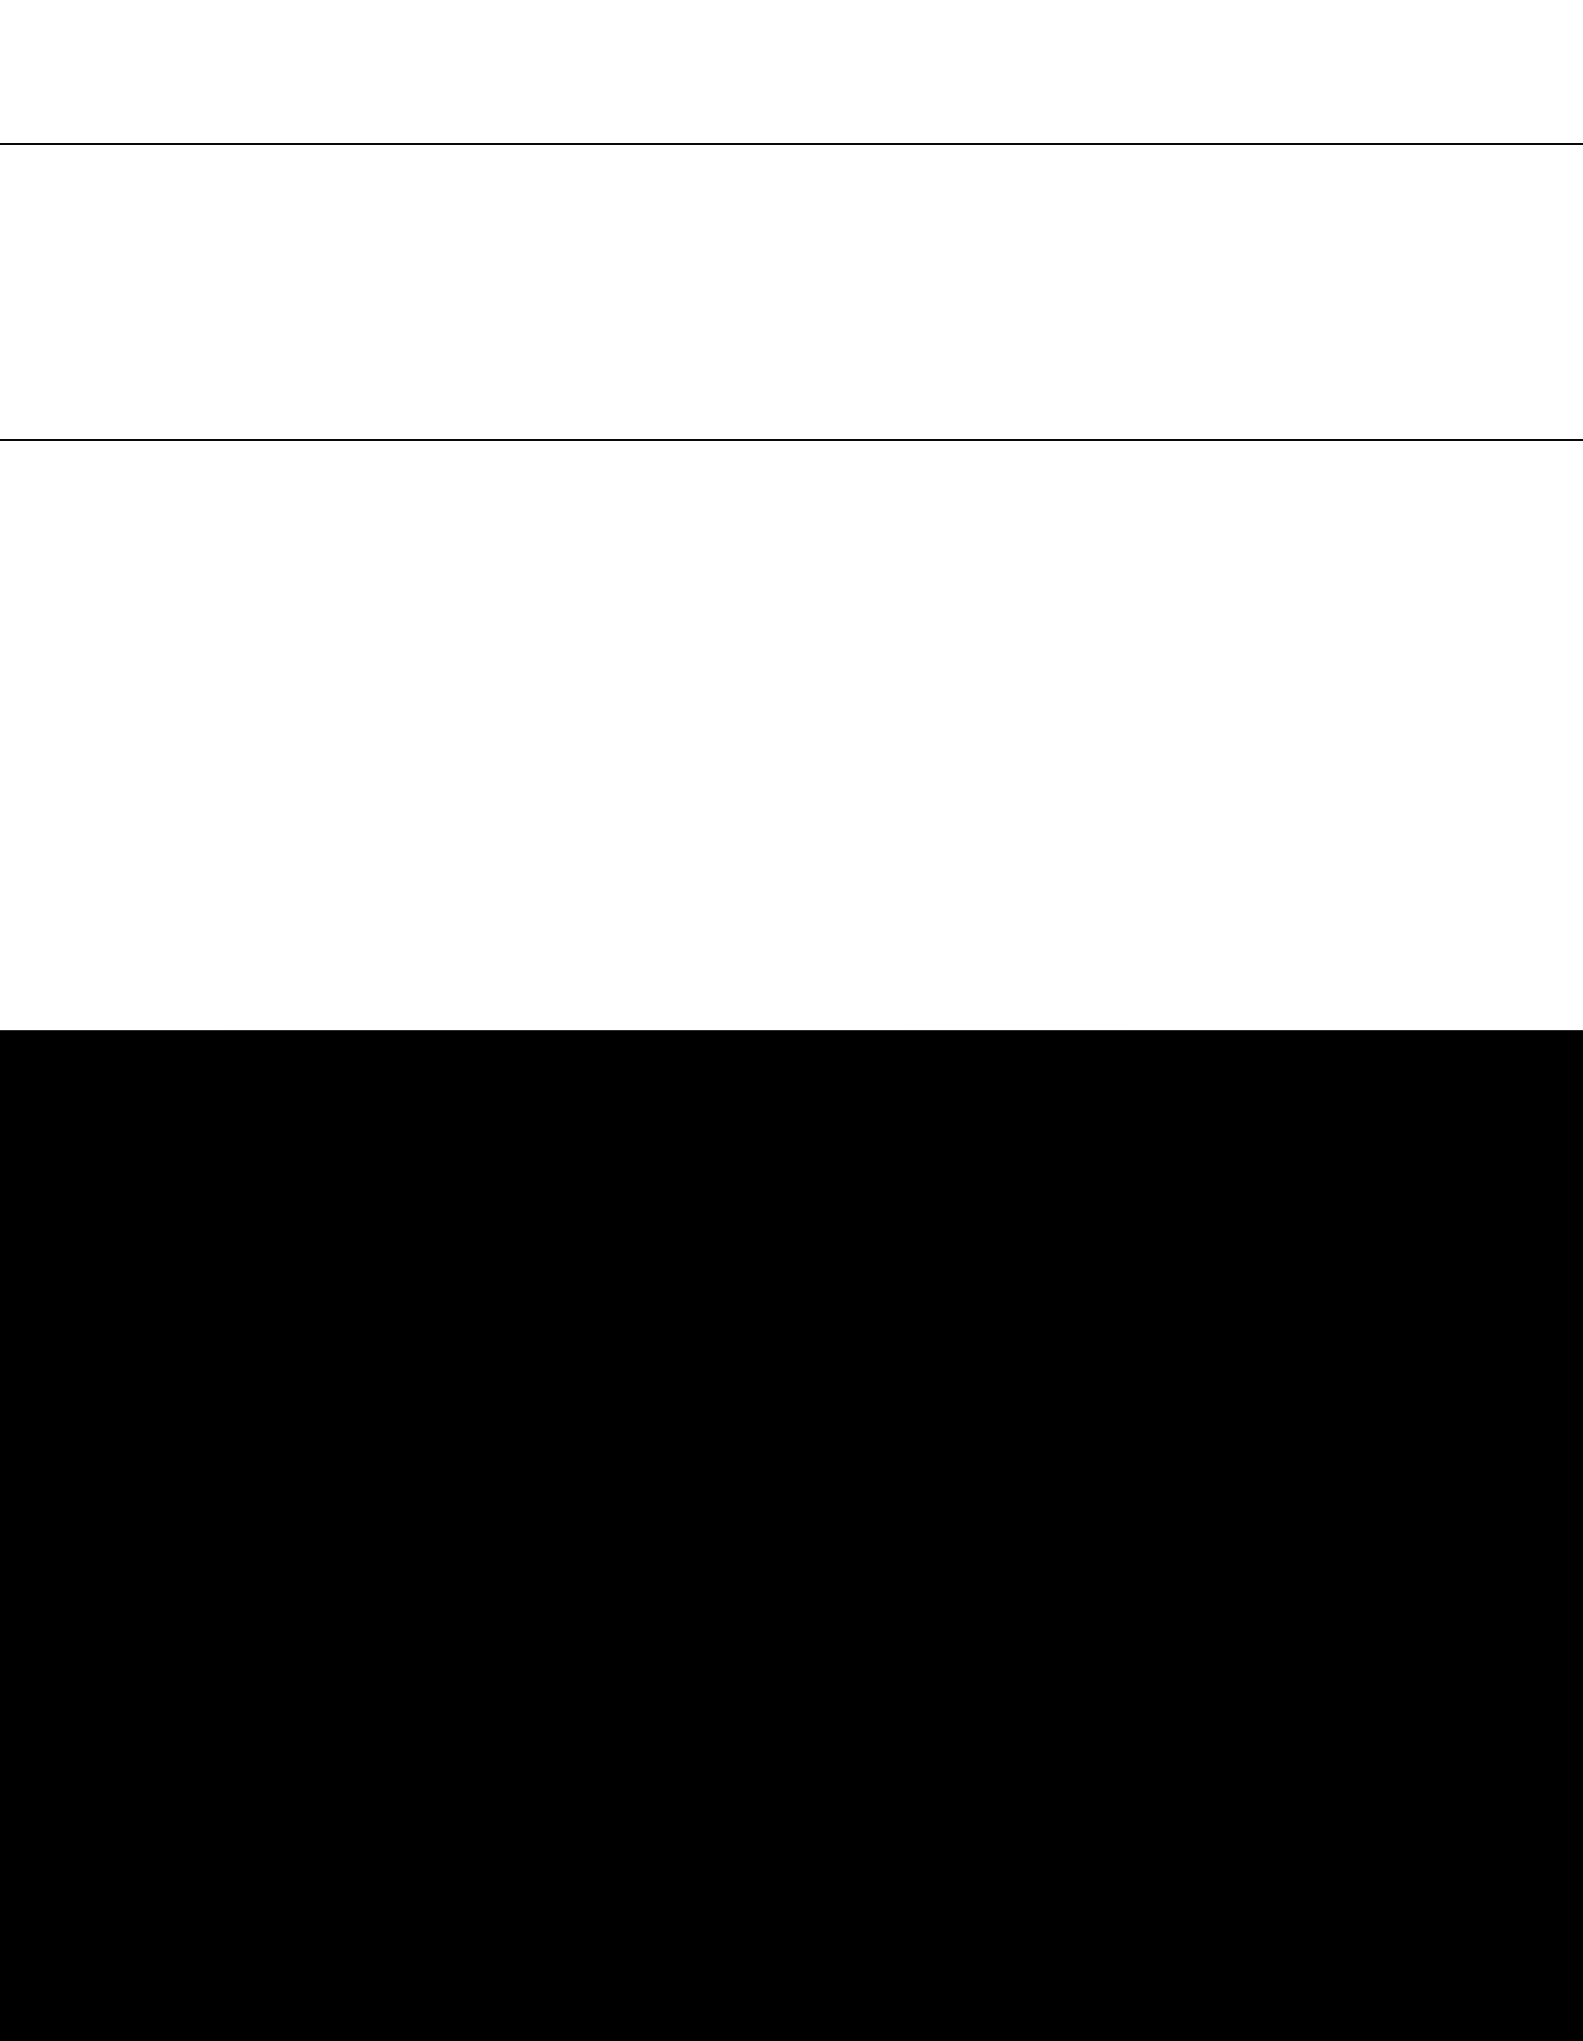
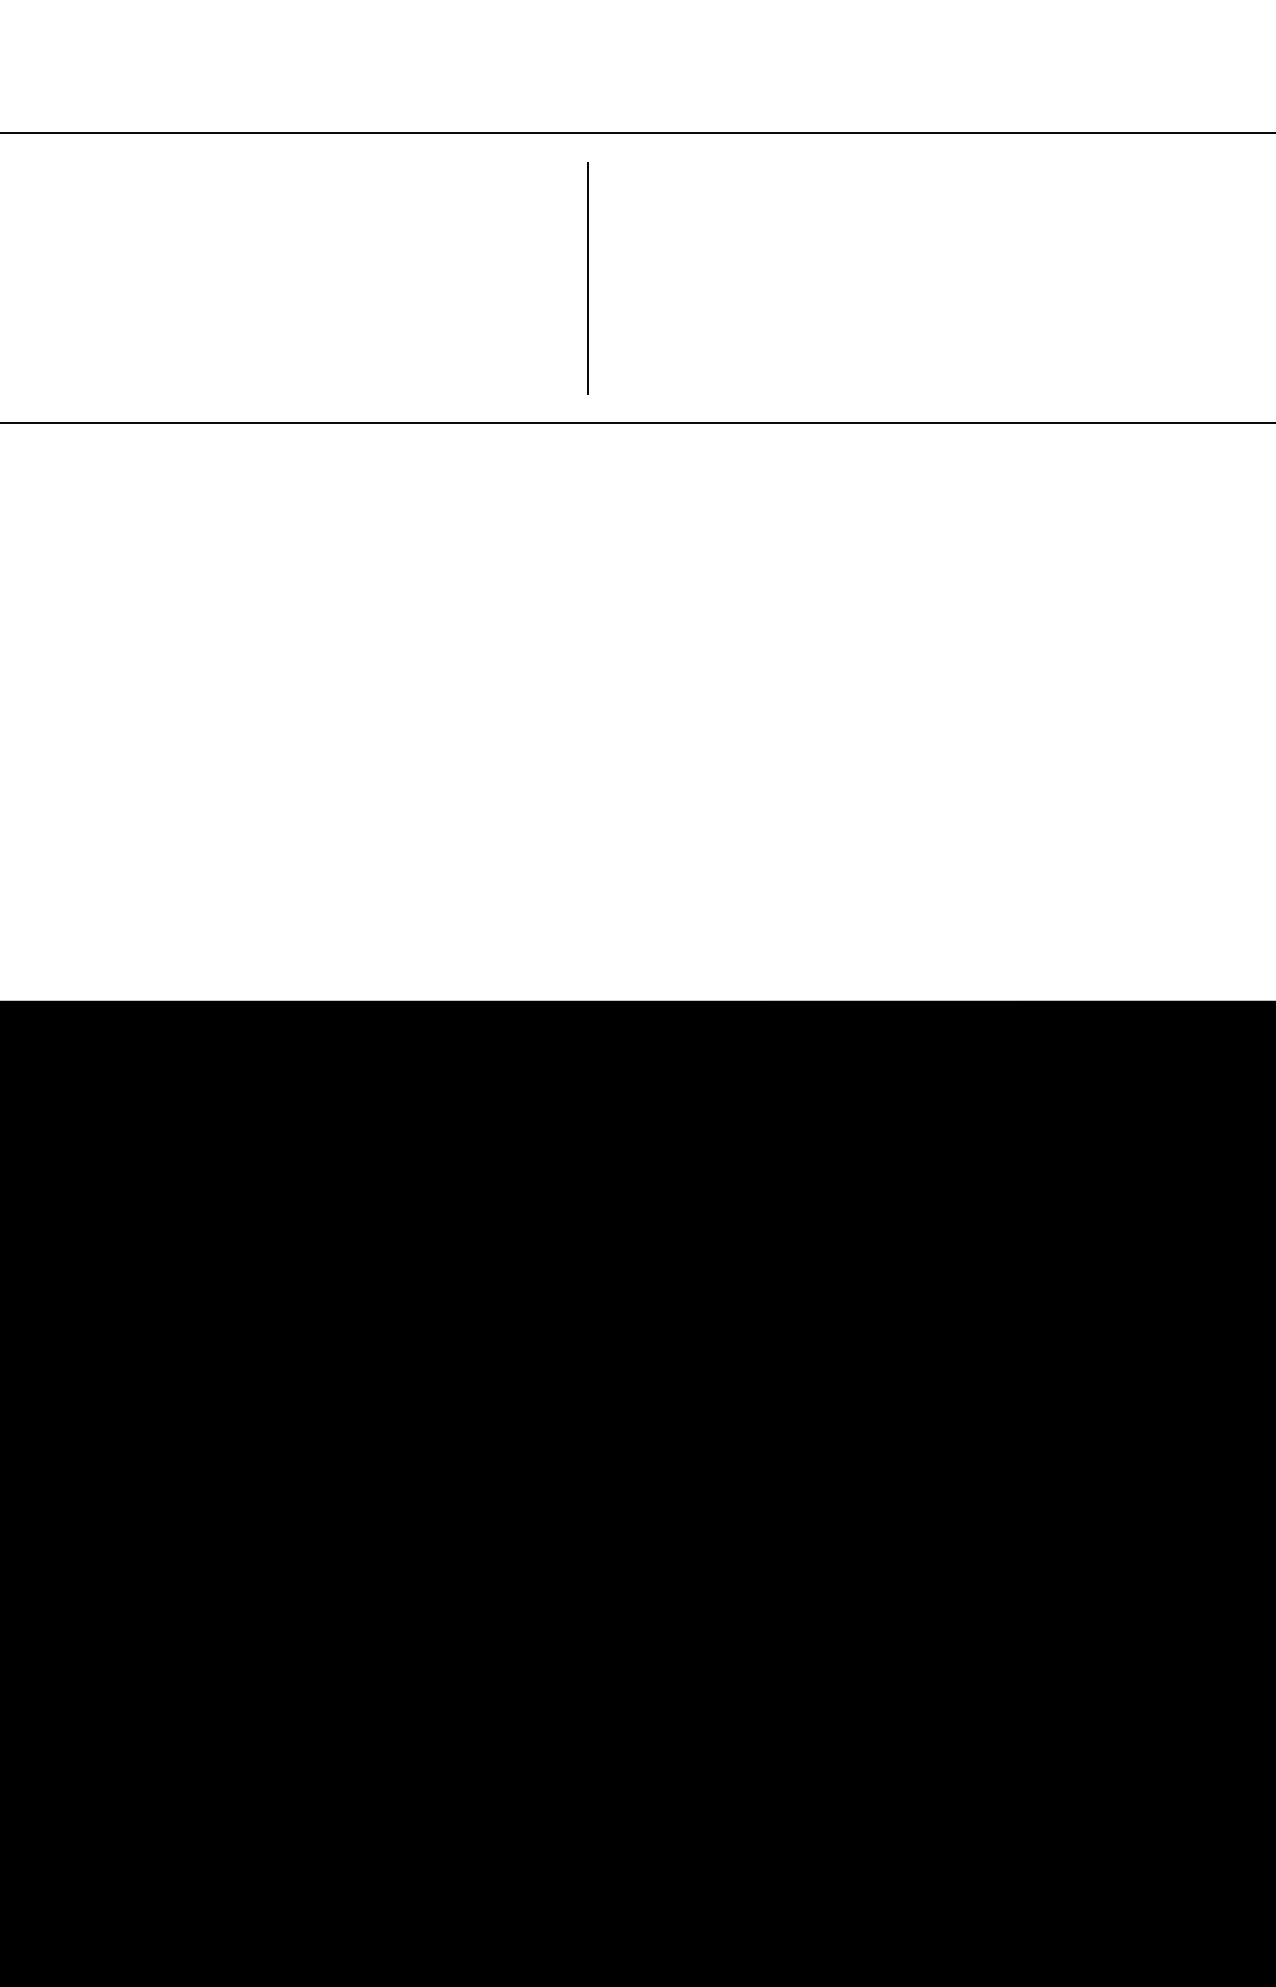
line: (480, 291) -> (587, 277), added

